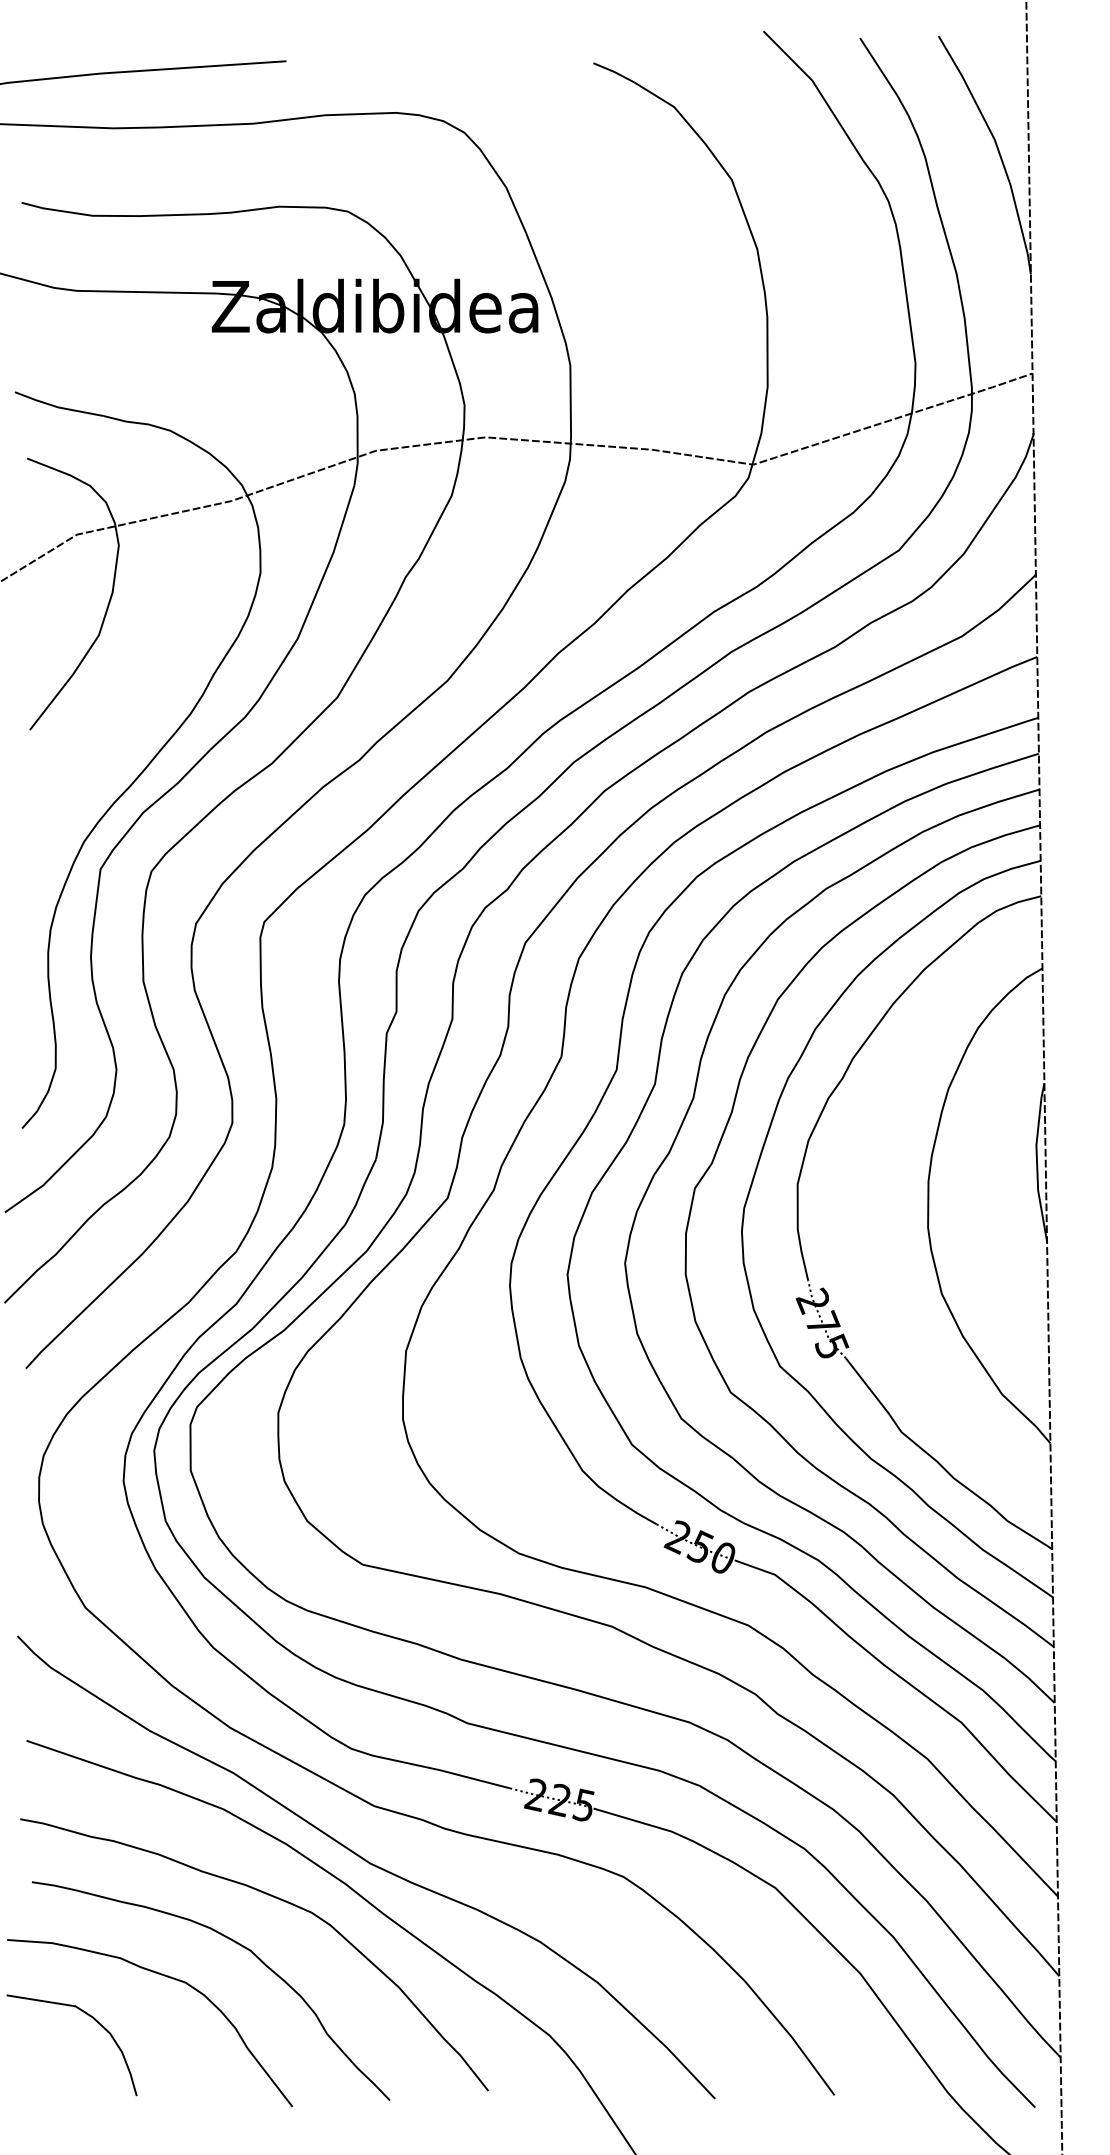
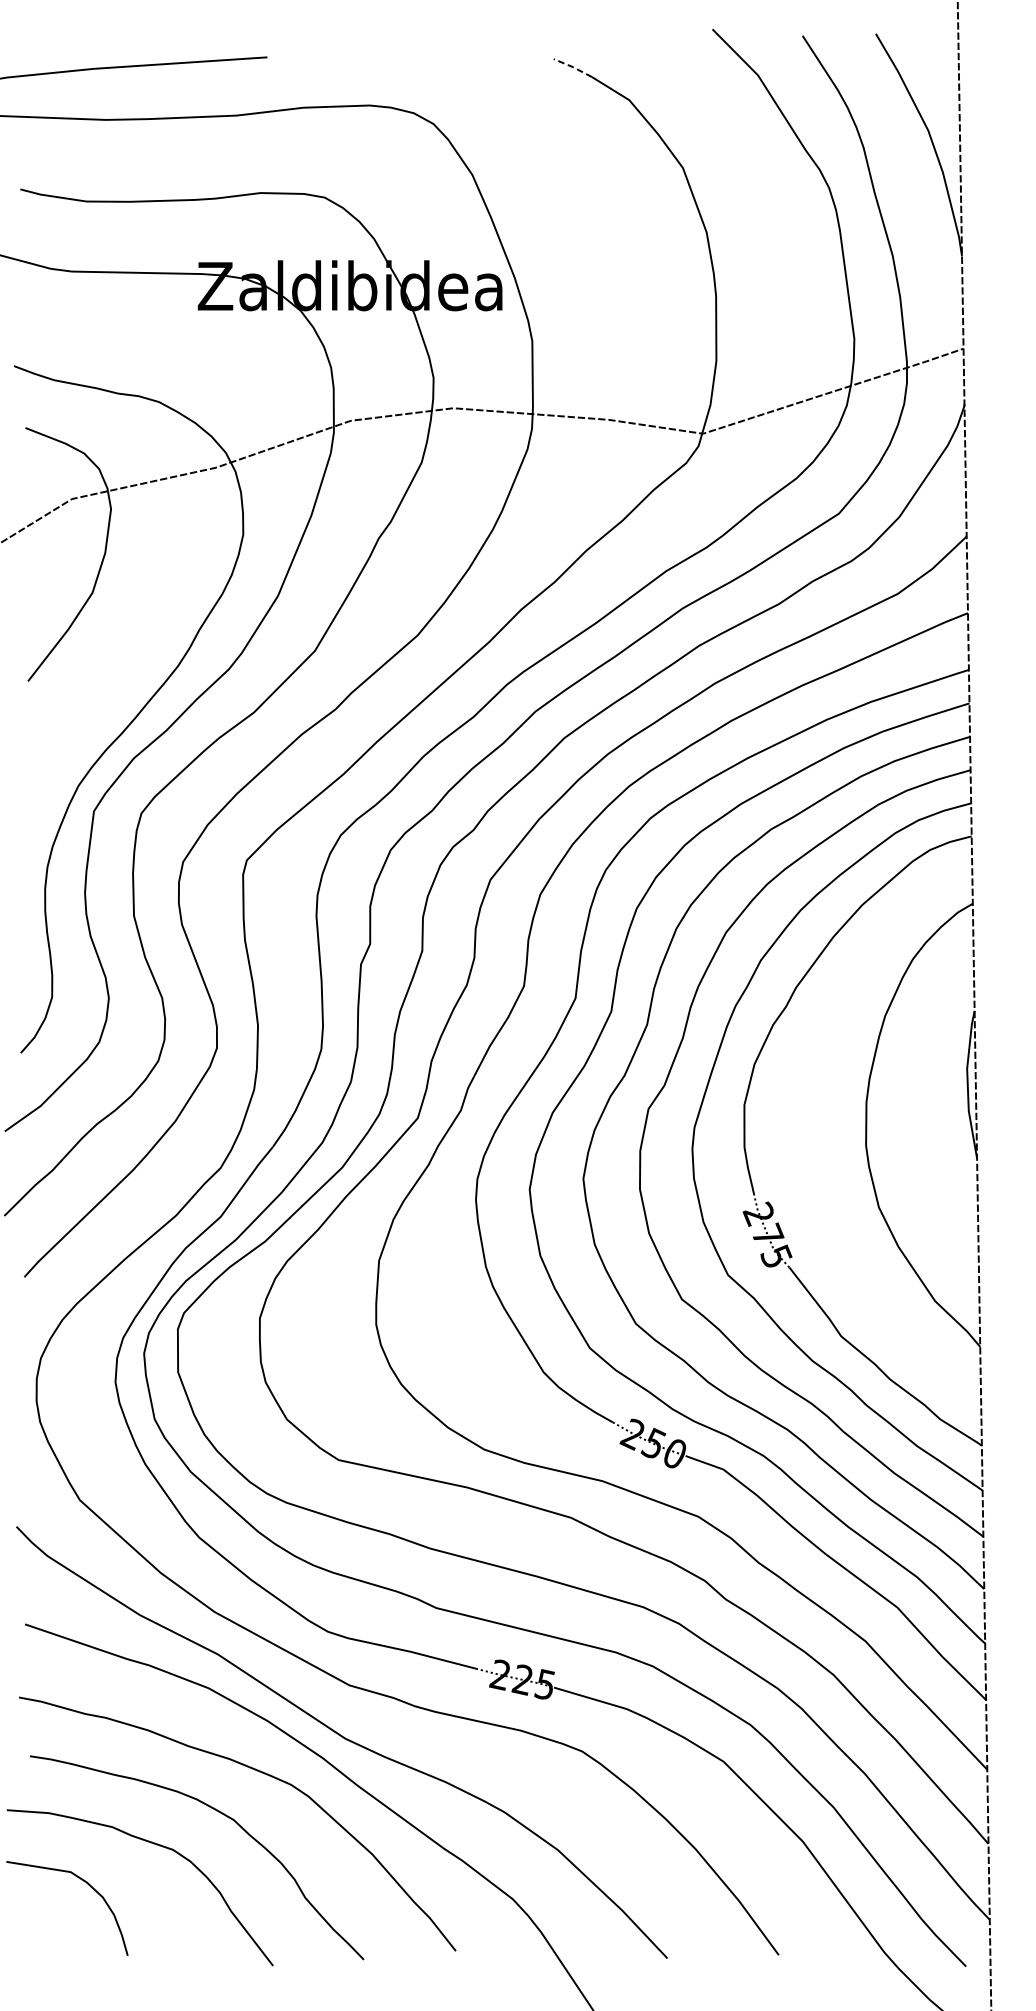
line: (614, 71) -> (573, 66), solid -> dashed

